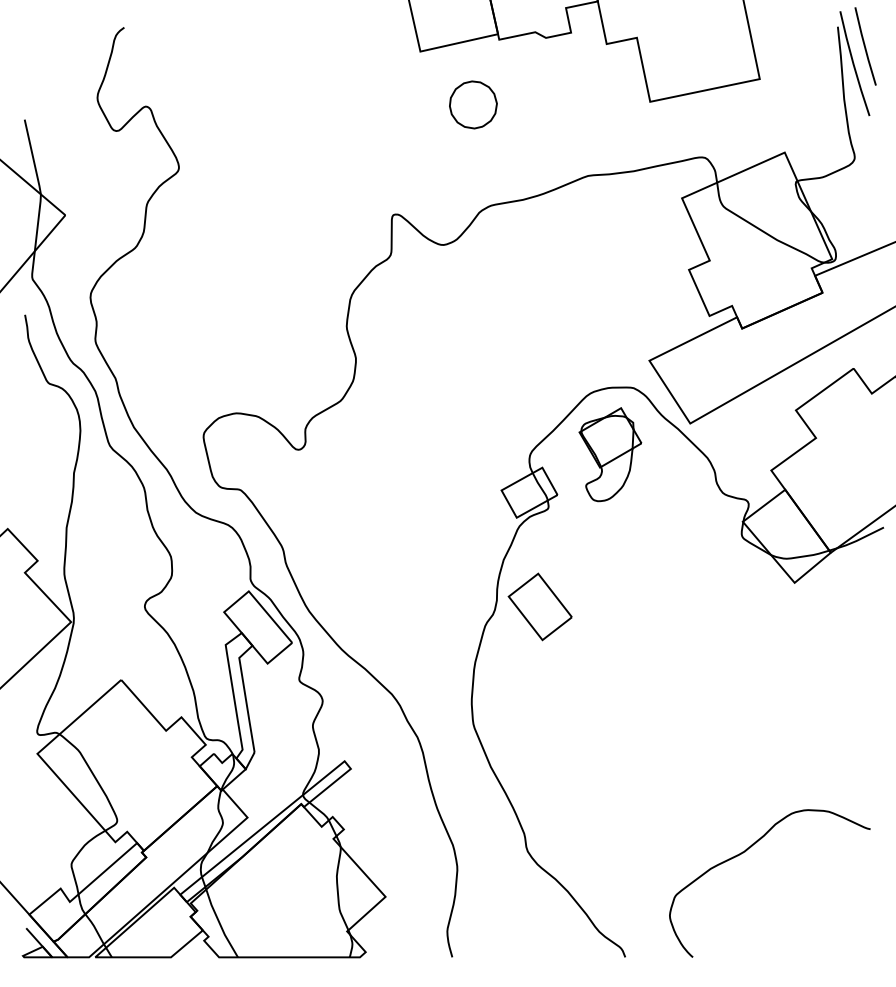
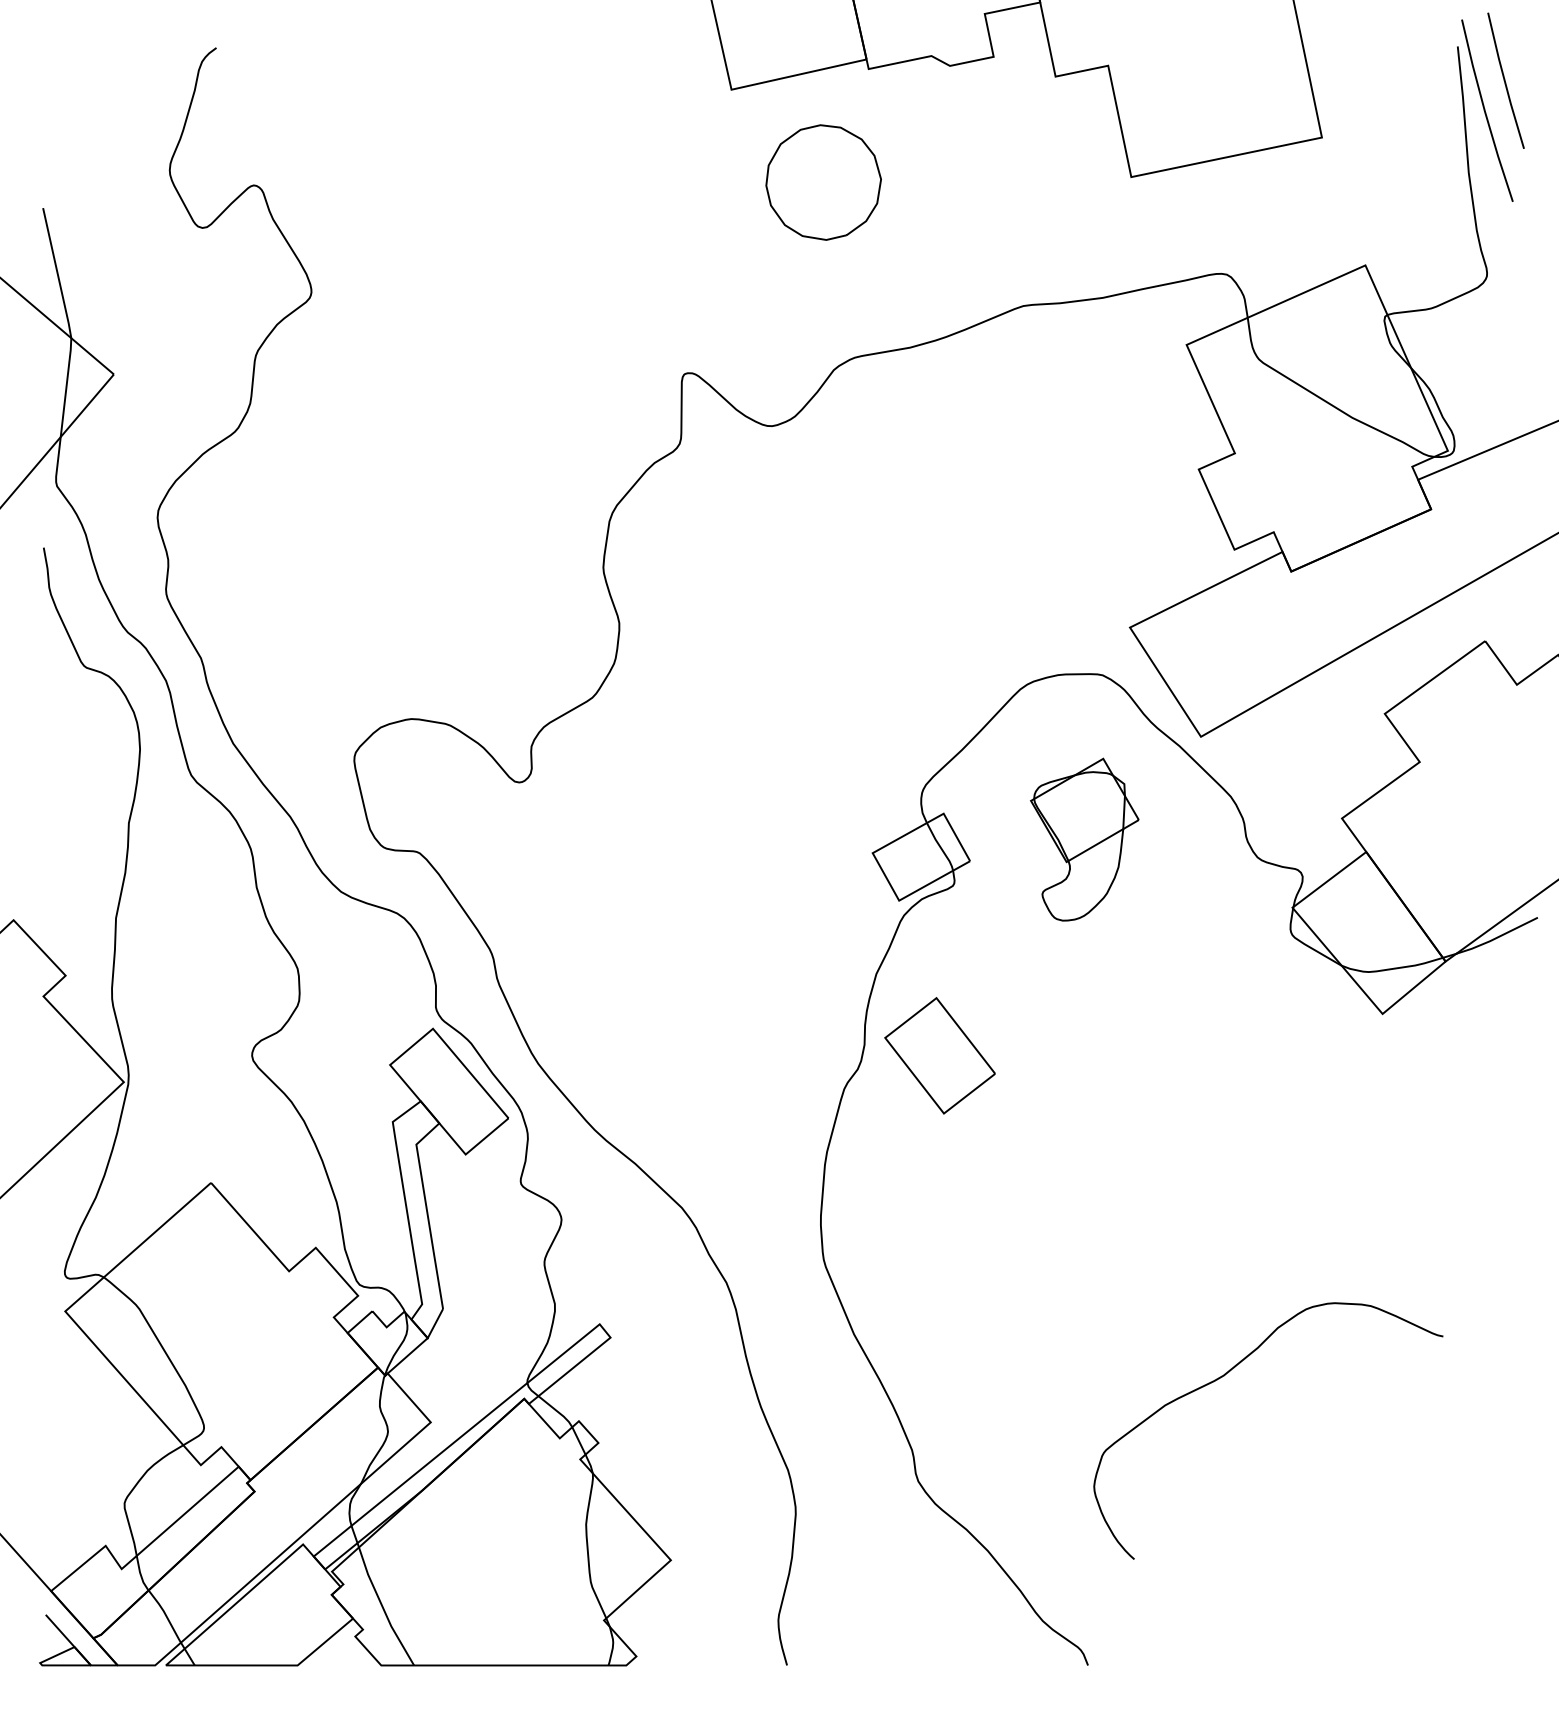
part: (473, 104) -> (823, 181), size x1.4
part: (610, 454) -> (1084, 839), moved
curve: (745, 852) -> (1225, 1376), moved

